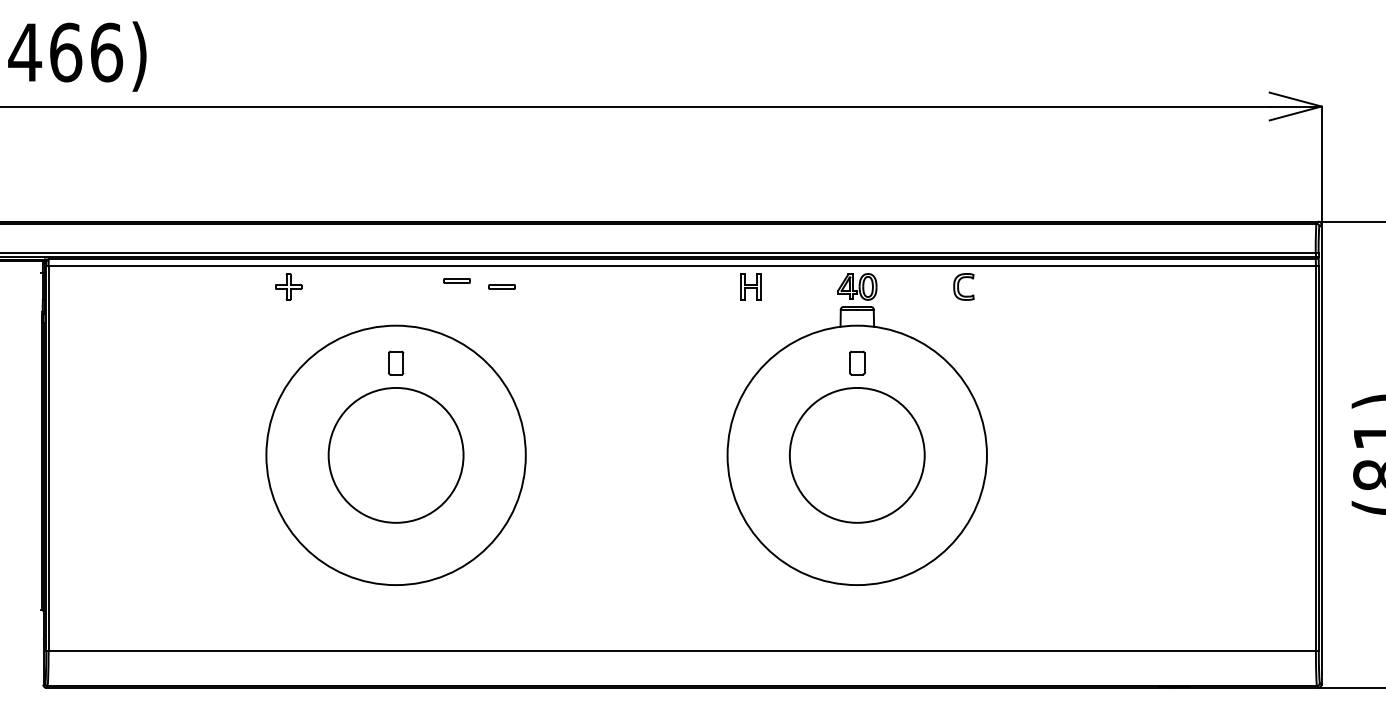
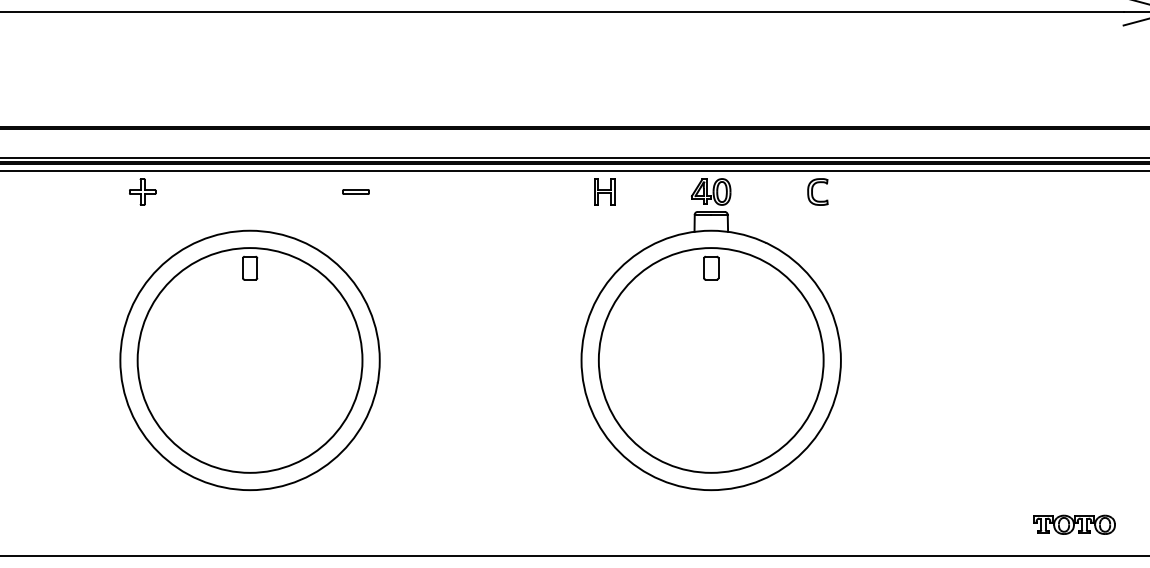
part: (456, 280) -> (310, 185), removed
circle: (395, 455) -> (249, 360), size x1.67
circle: (856, 455) -> (710, 360), size x1.67
part: (1220, 619) -> (1074, 524), added

